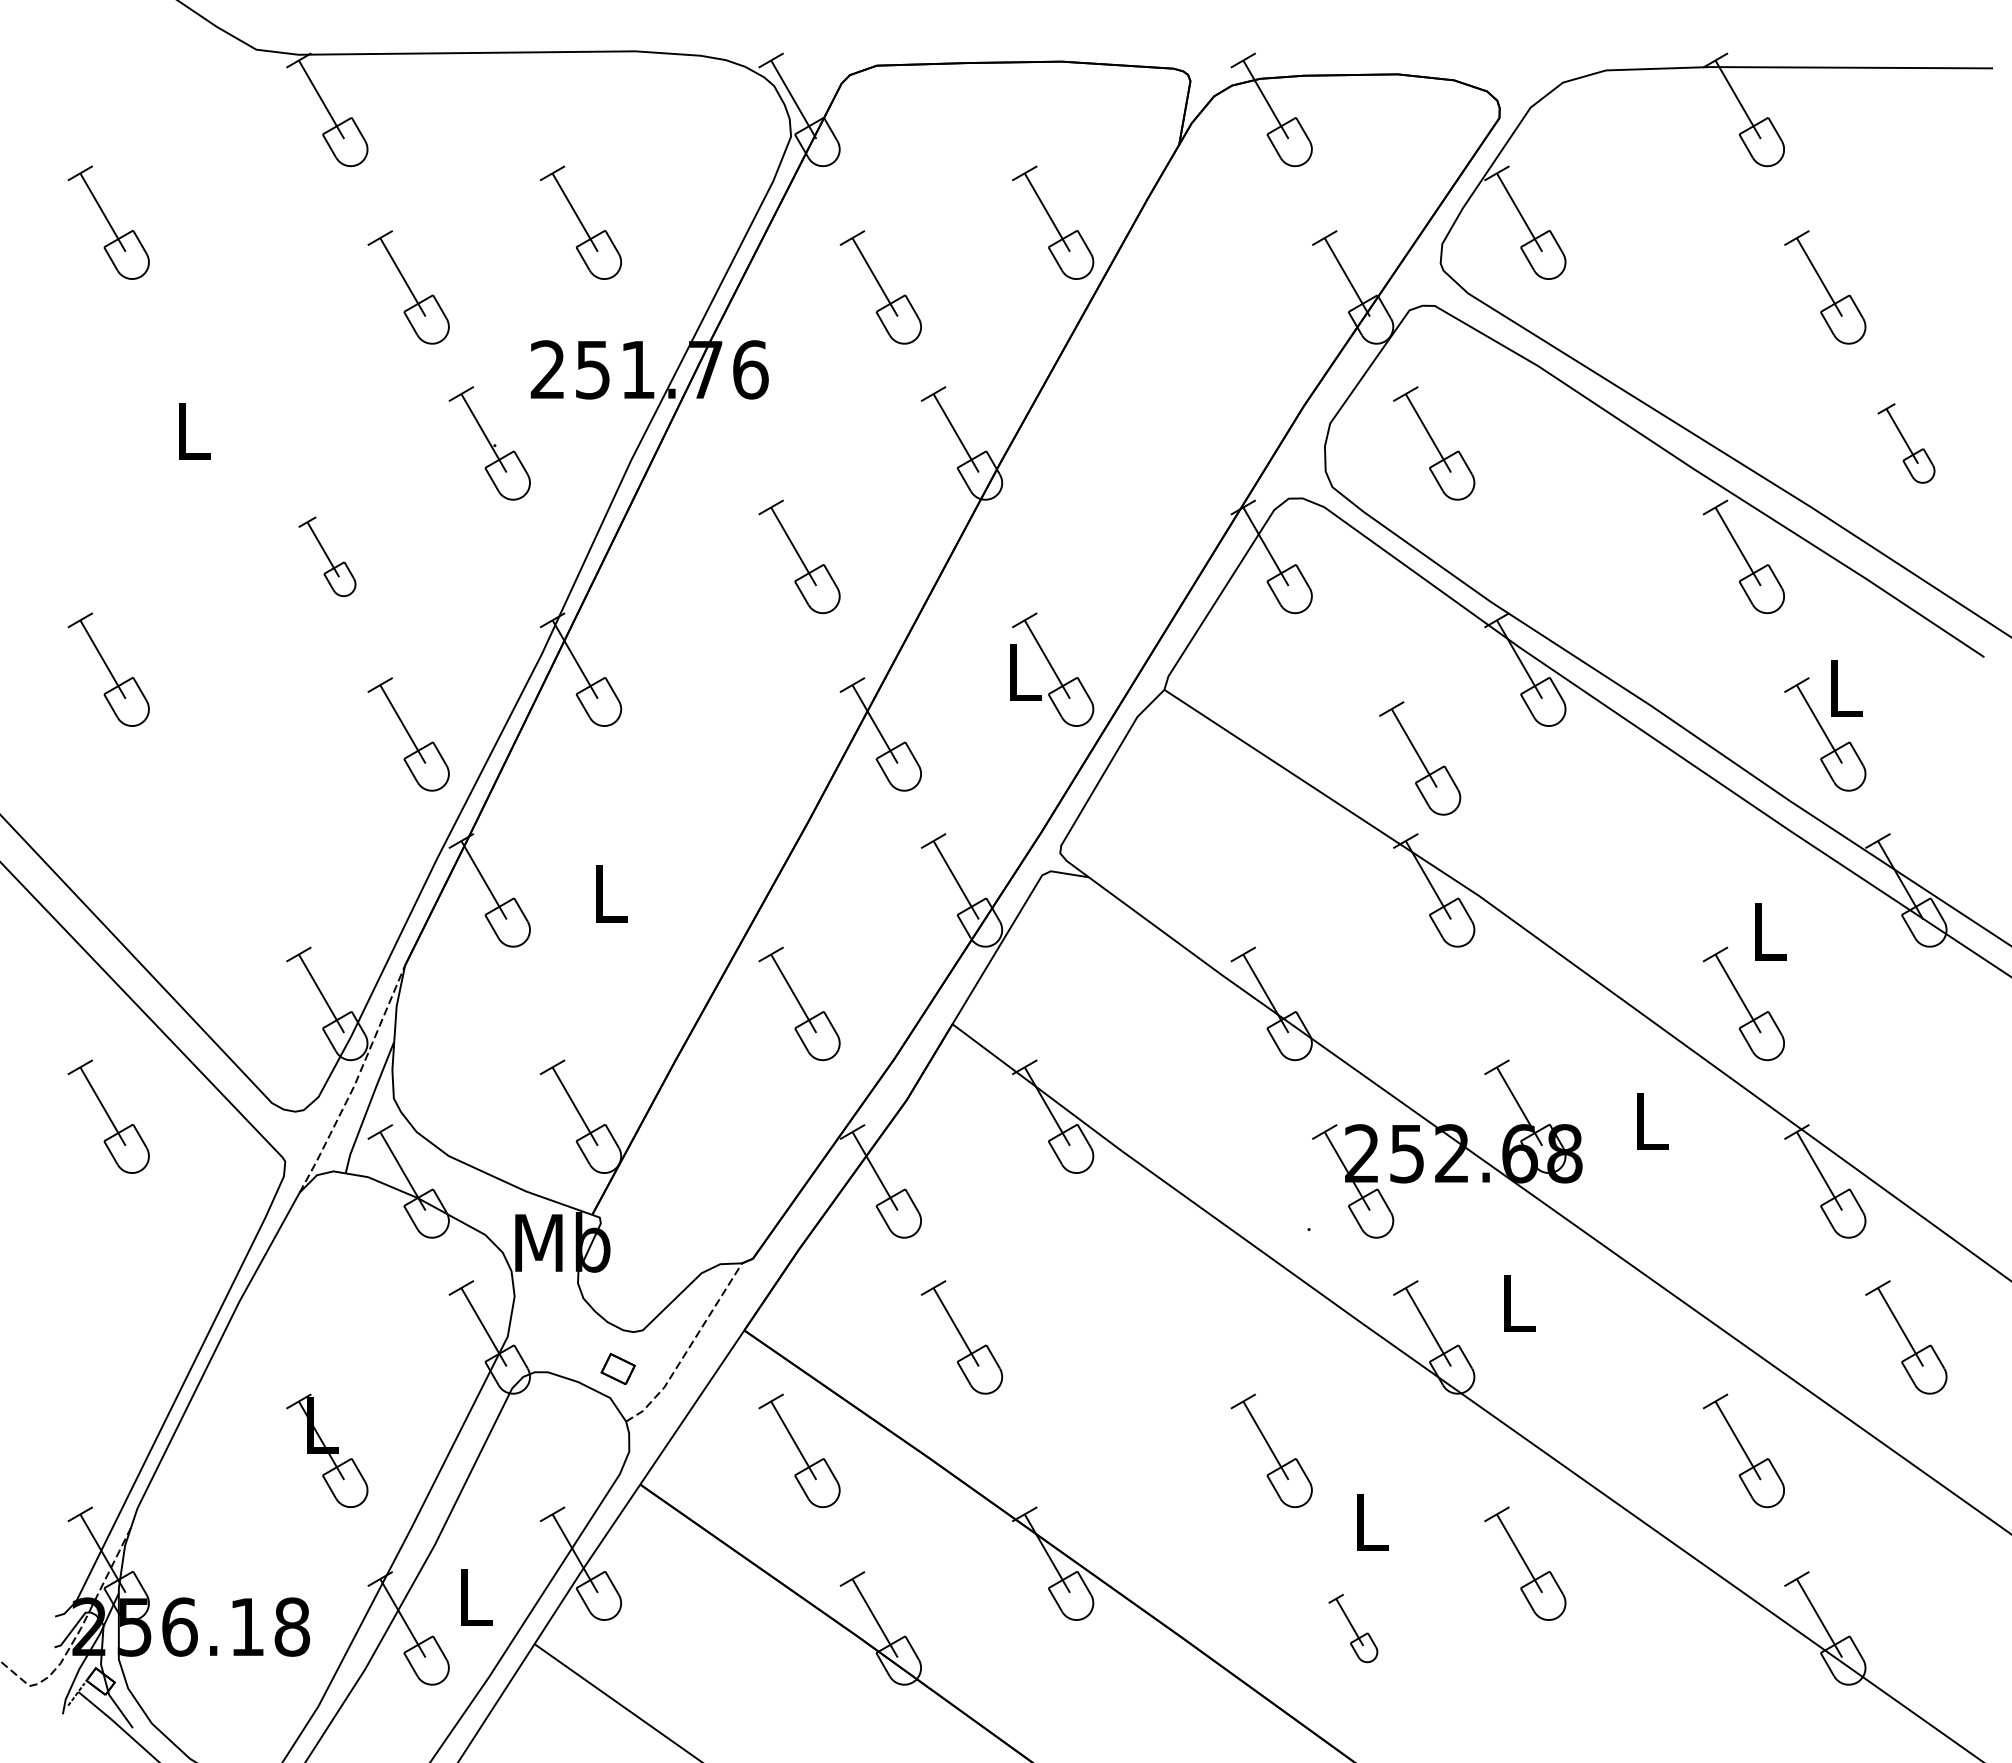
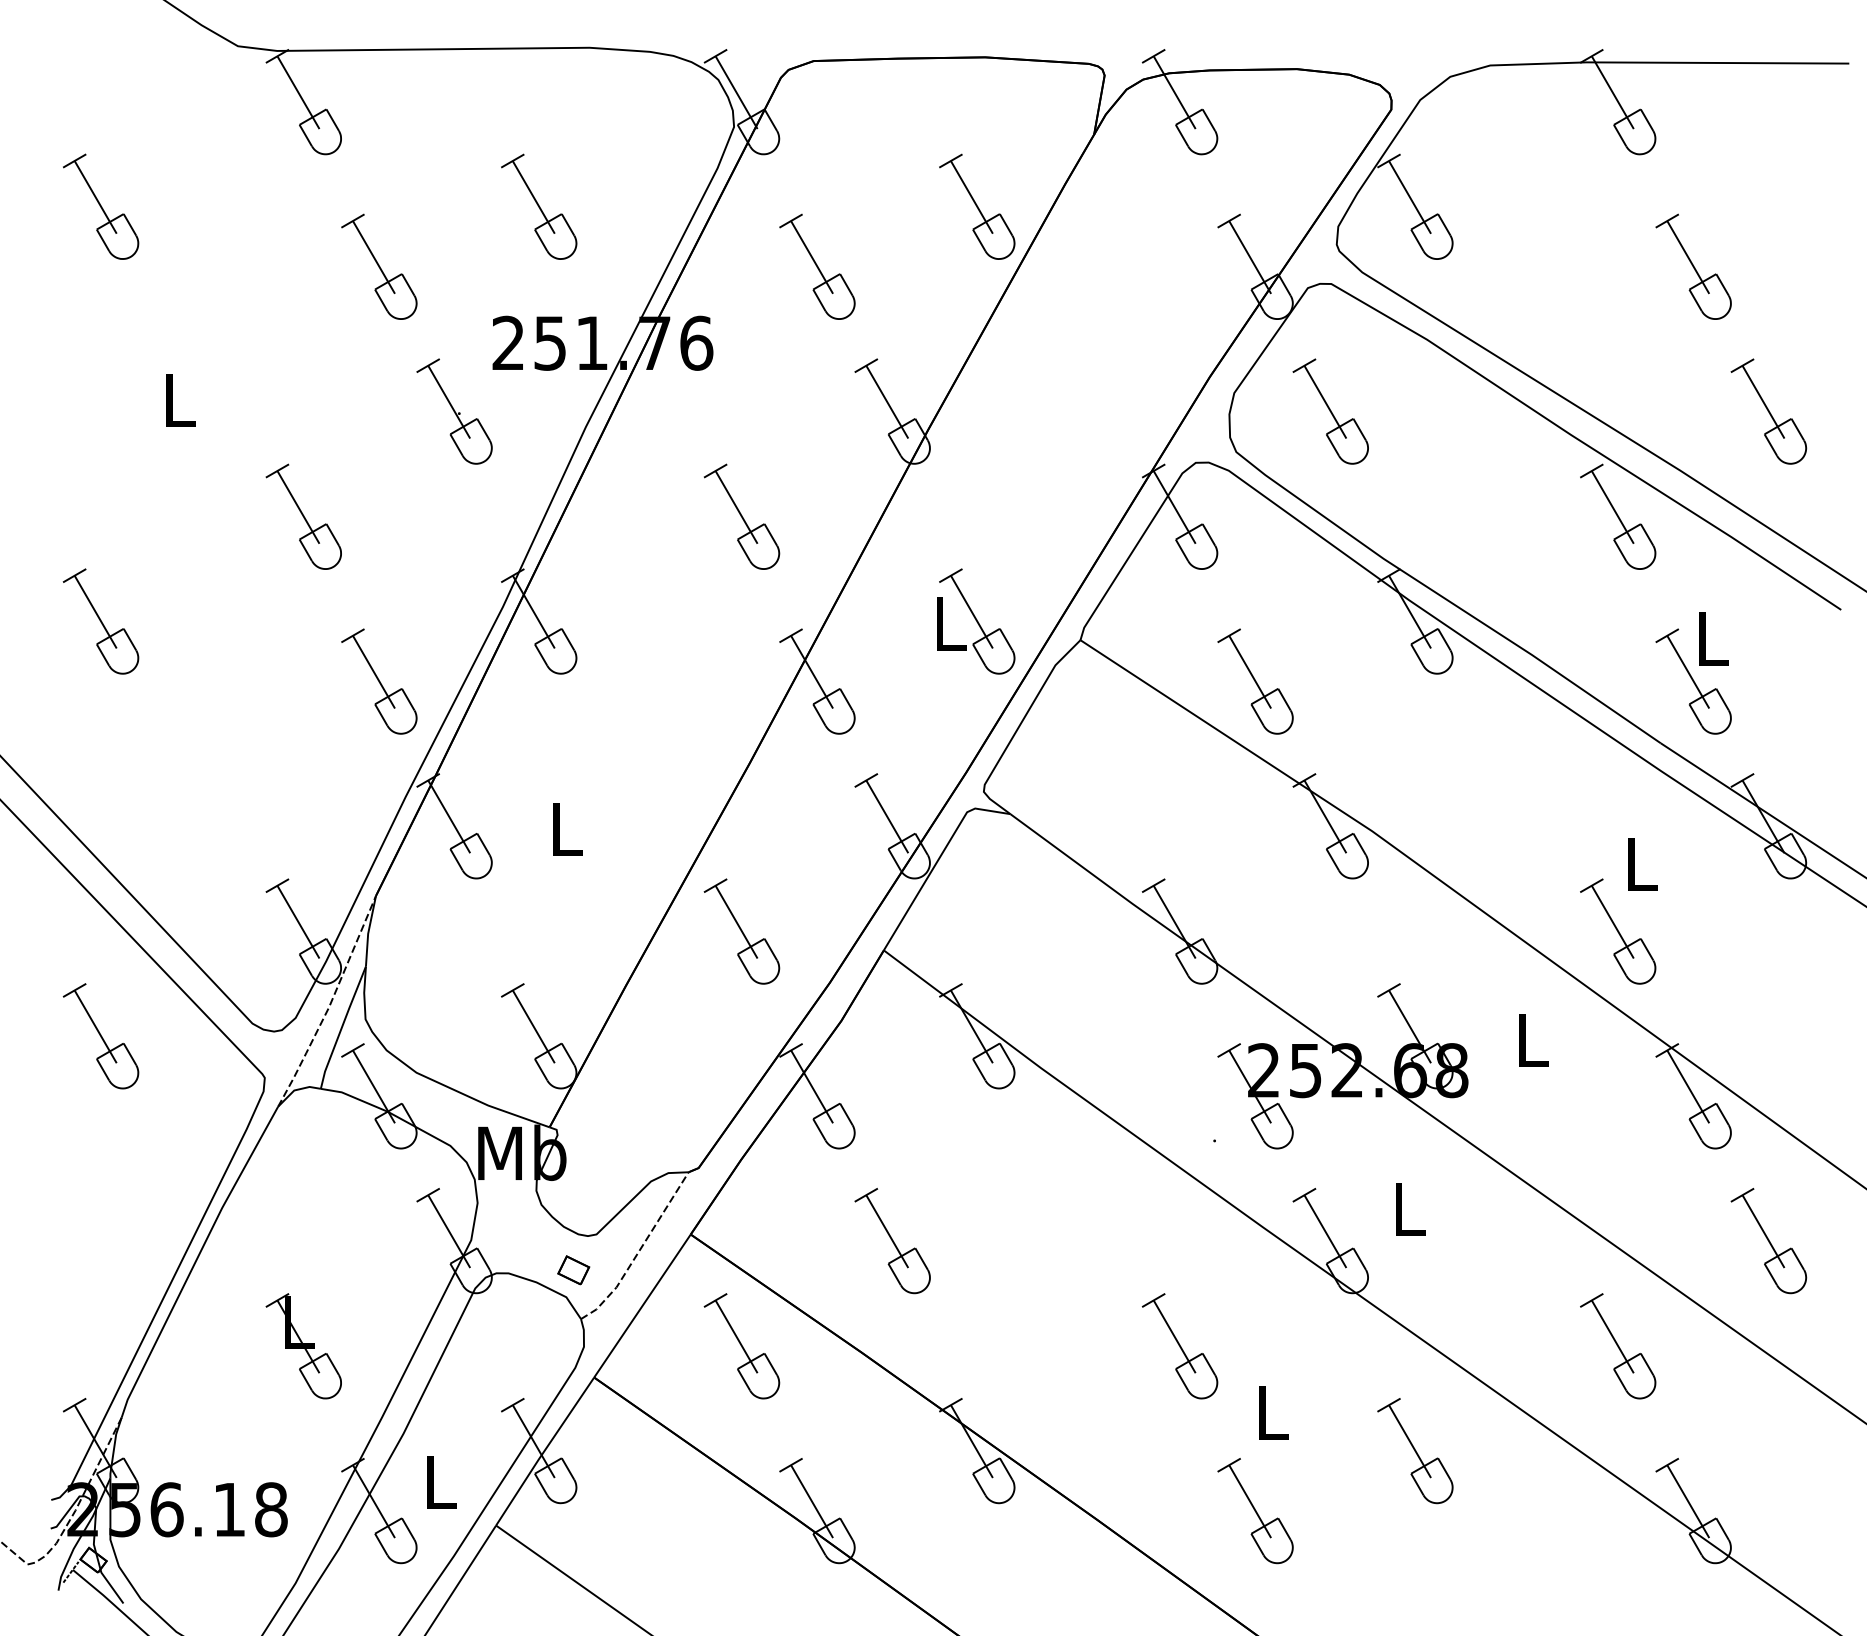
part: (1906, 443) -> (1768, 411), size x1.43
part: (327, 556) -> (303, 516), size x1.43
part: (1420, 758) -> (1255, 681), moved
part: (1353, 1628) -> (1255, 1511), size x1.67

